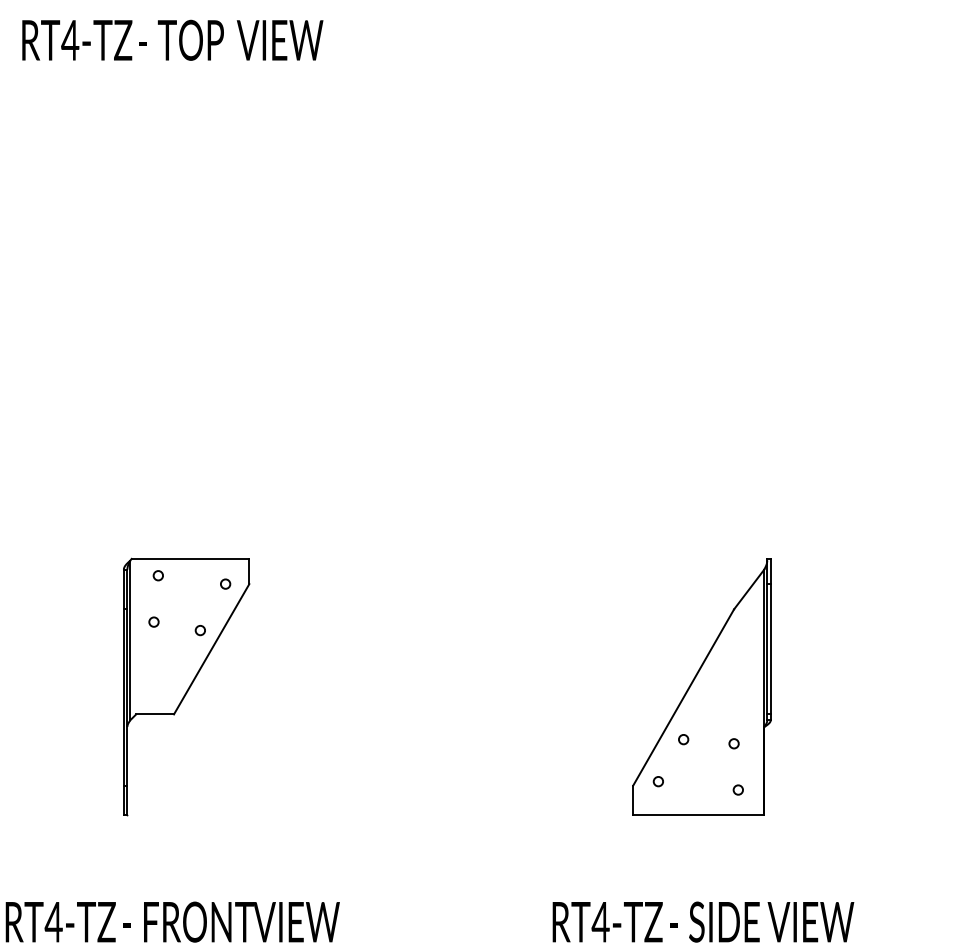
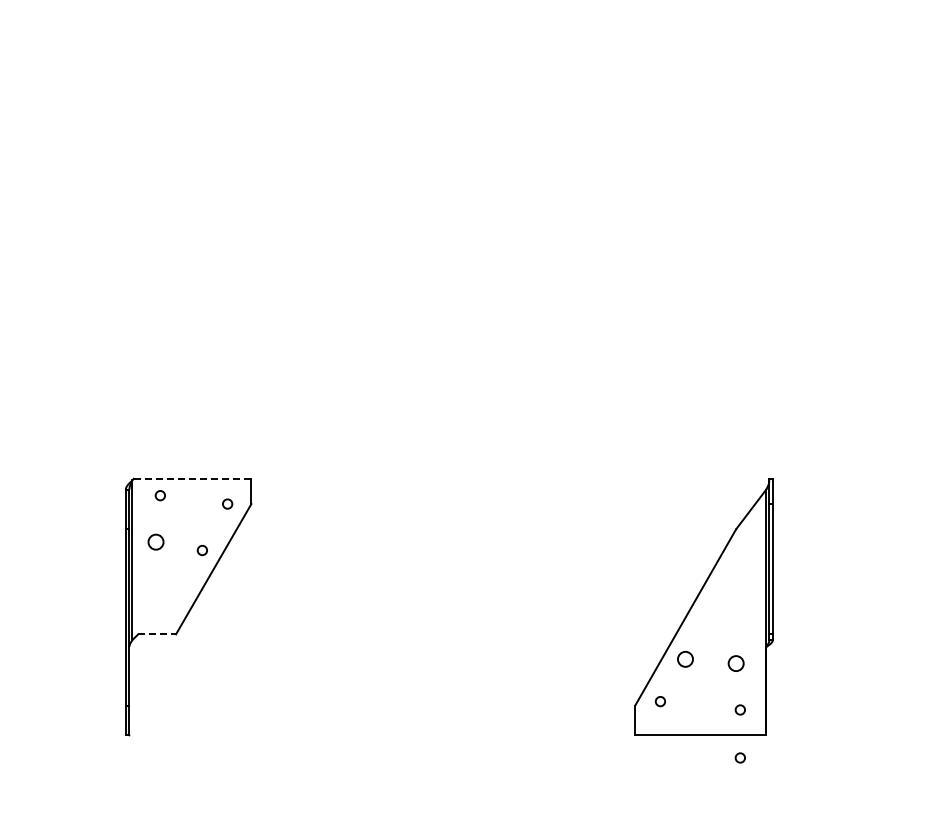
line: (190, 558) -> (192, 478), solid -> dashed
circle: (153, 621) -> (155, 541), size x1.6
line: (155, 714) -> (157, 634), solid -> dashed
circle: (683, 739) -> (685, 659), size x1.6
circle: (733, 743) -> (735, 663), size x1.6
circle: (737, 837) -> (739, 757), added

